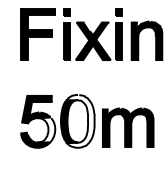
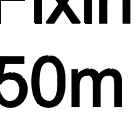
fill: (80, 121) -> (50, 81), added
fill: (46, 129) -> (18, 89), added

